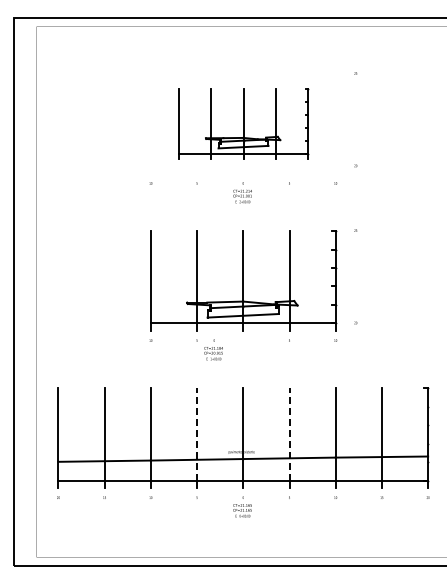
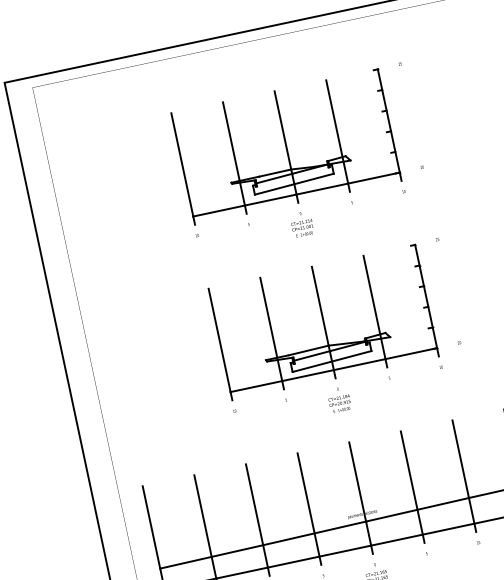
part: (243, 123) -> (286, 146), size x1.43
text: (213, 349) -> (339, 399), moved
line: (197, 433) -> (308, 503), dashed -> solid
line: (289, 433) -> (411, 482), dashed -> solid

